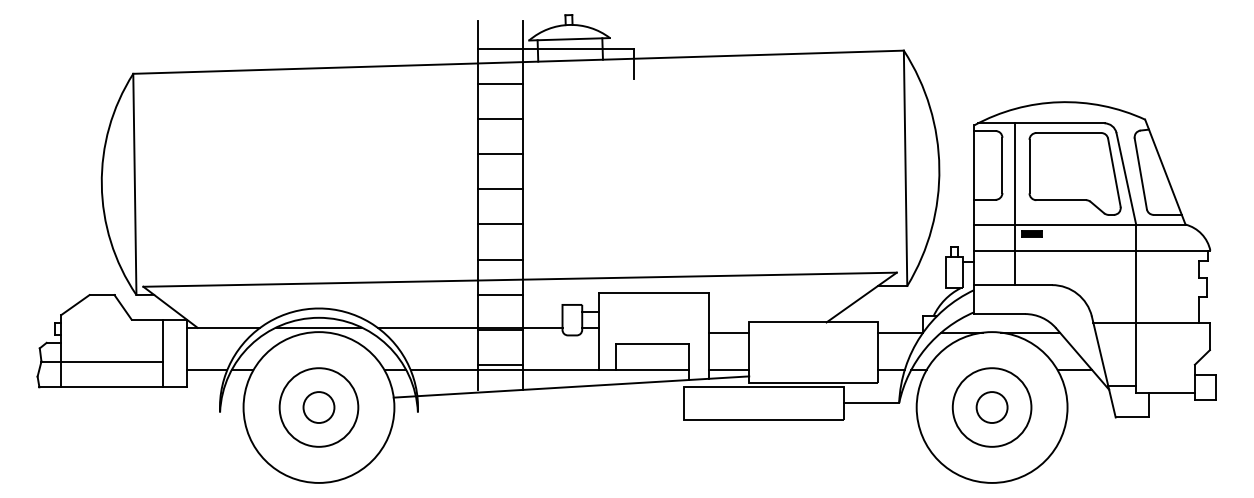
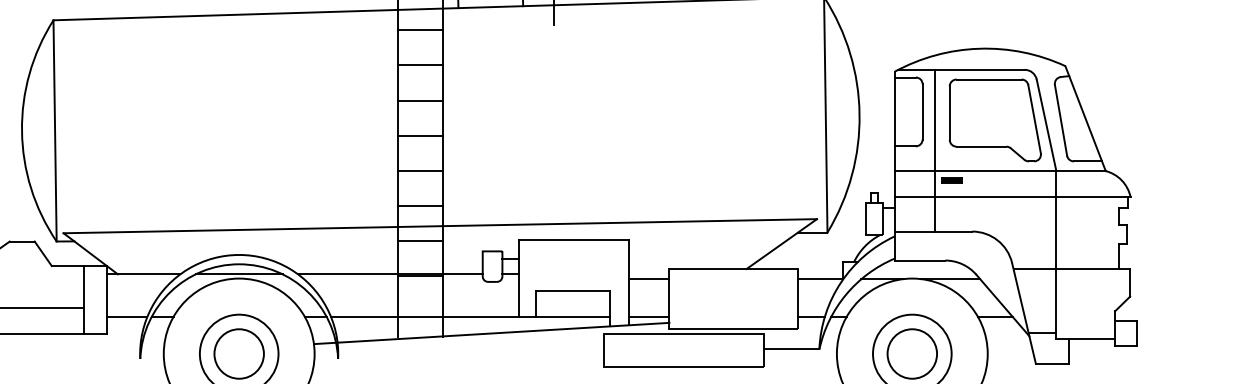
line: (499, 364) -> (419, 310), removed
circle: (318, 407) -> (238, 353), size x1.6
circle: (991, 407) -> (911, 353), size x1.6

